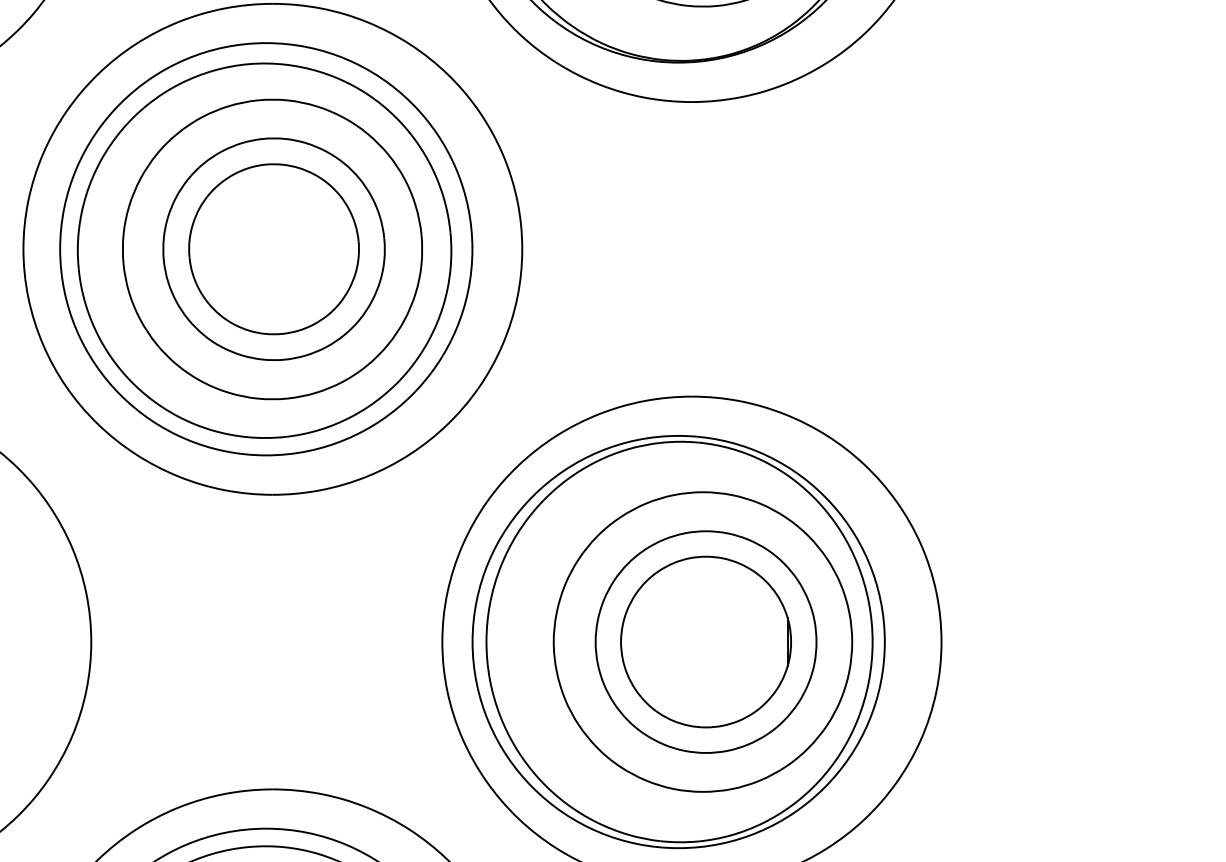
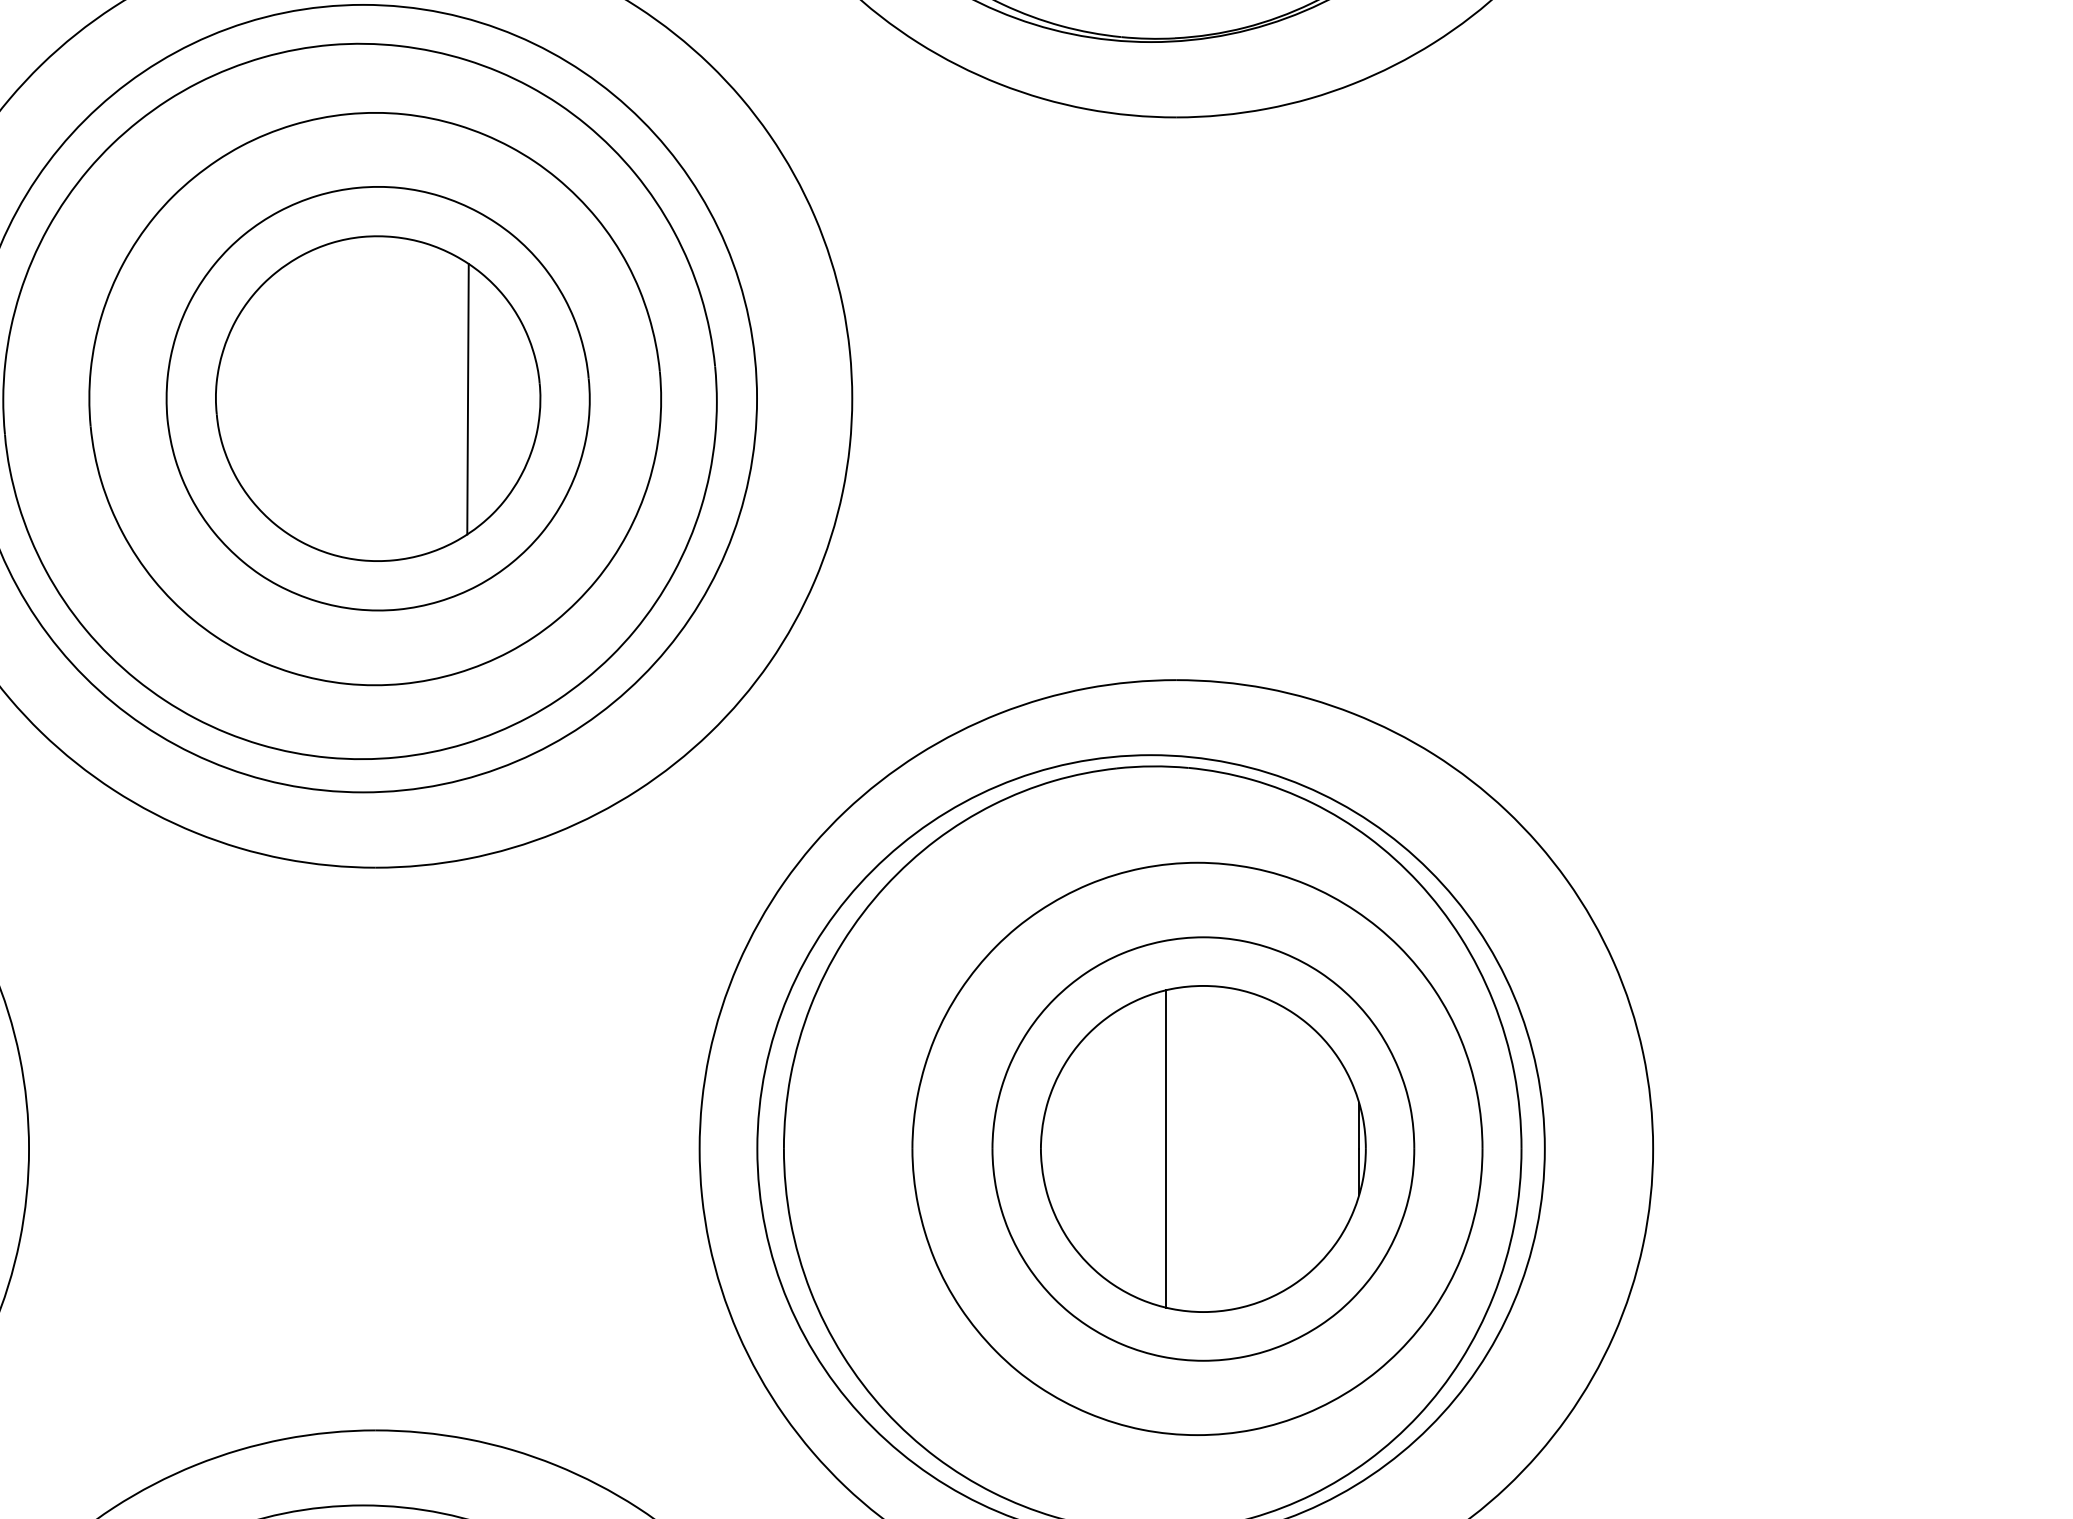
line: (320, 249) -> (466, 399), added
line: (686, 642) -> (1165, 1149), added

